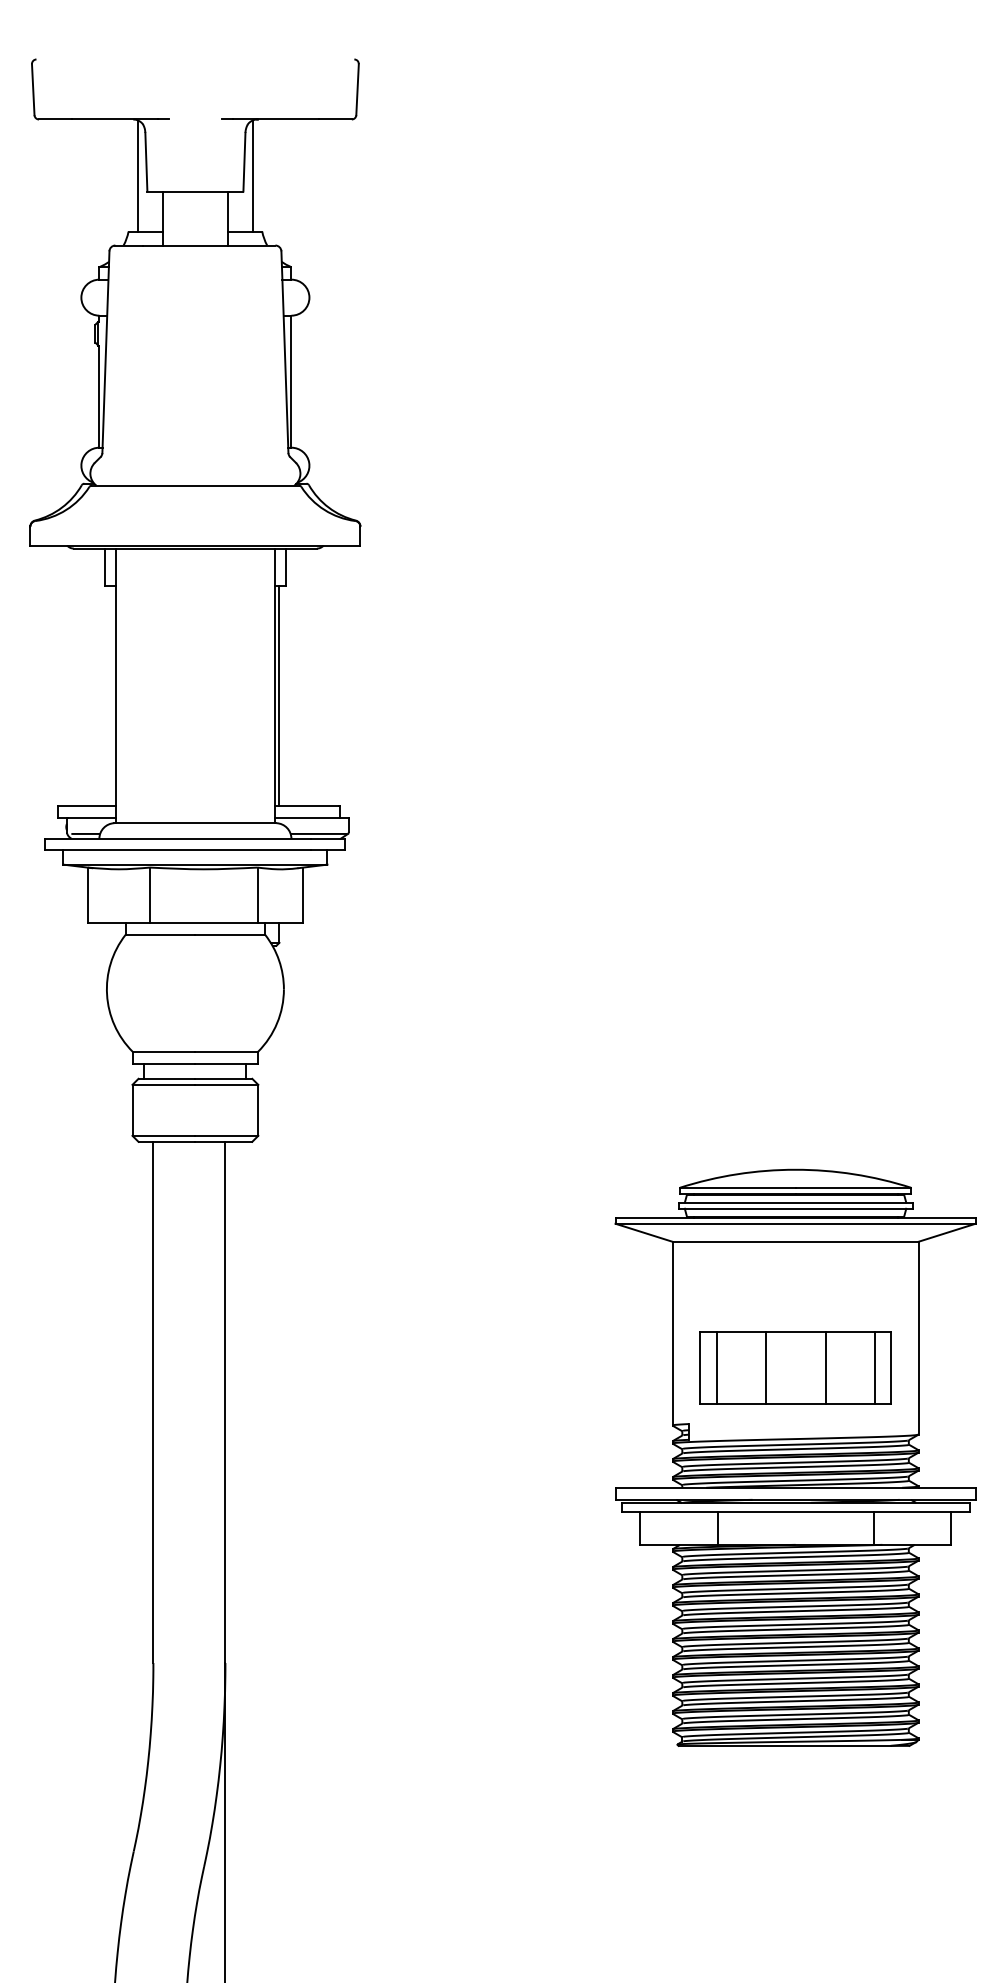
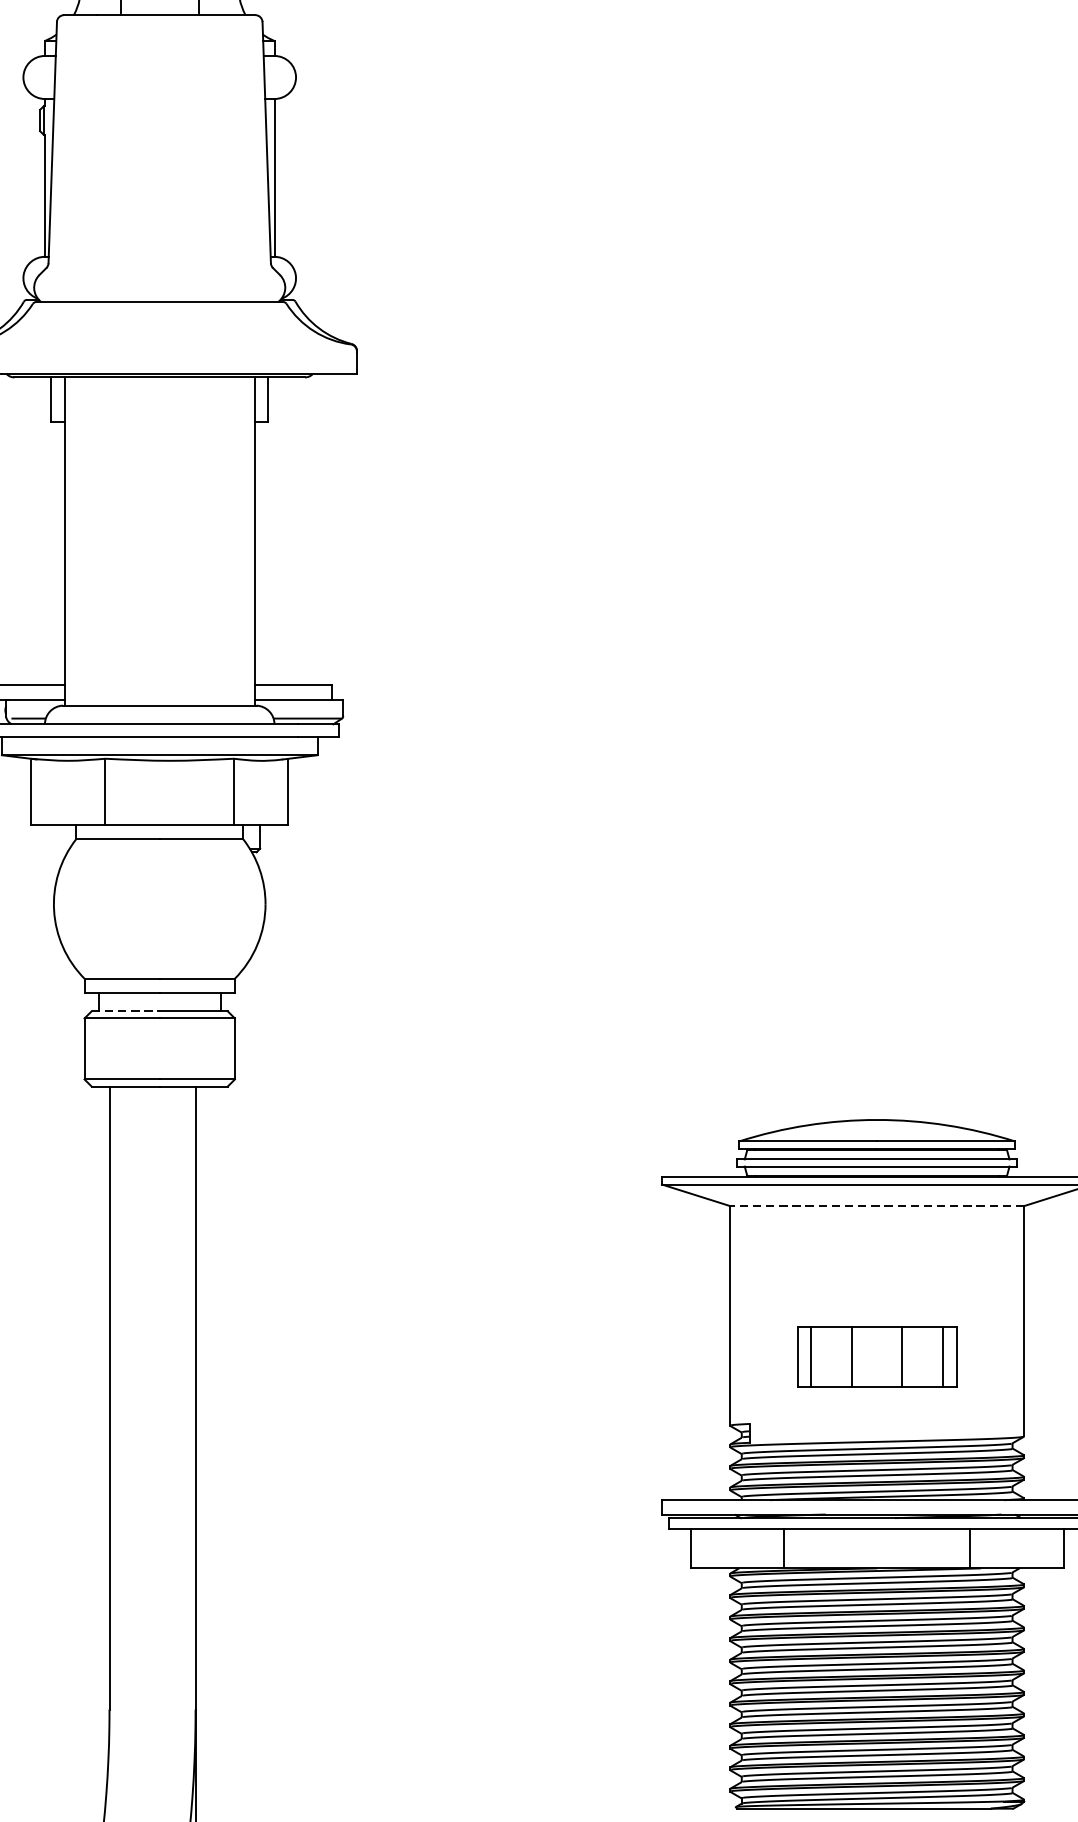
line: (279, 695) -> (260, 553), removed
line: (167, 1078) -> (126, 1010), solid -> dashed
line: (795, 1241) -> (877, 1205), solid -> dashed
part: (795, 1367) -> (877, 1356), size x0.7

